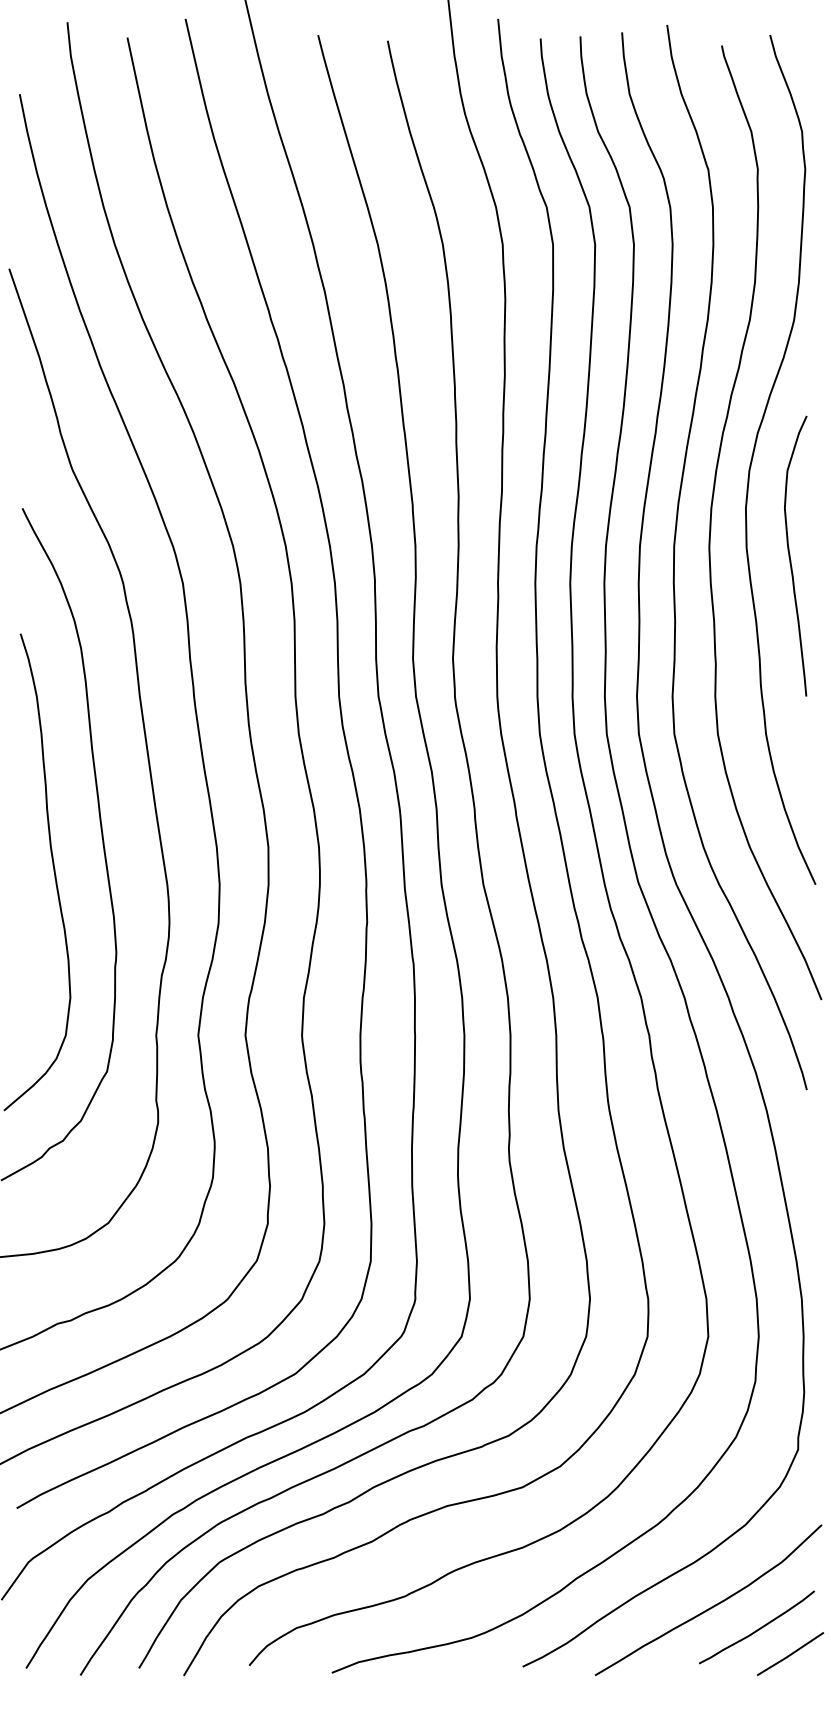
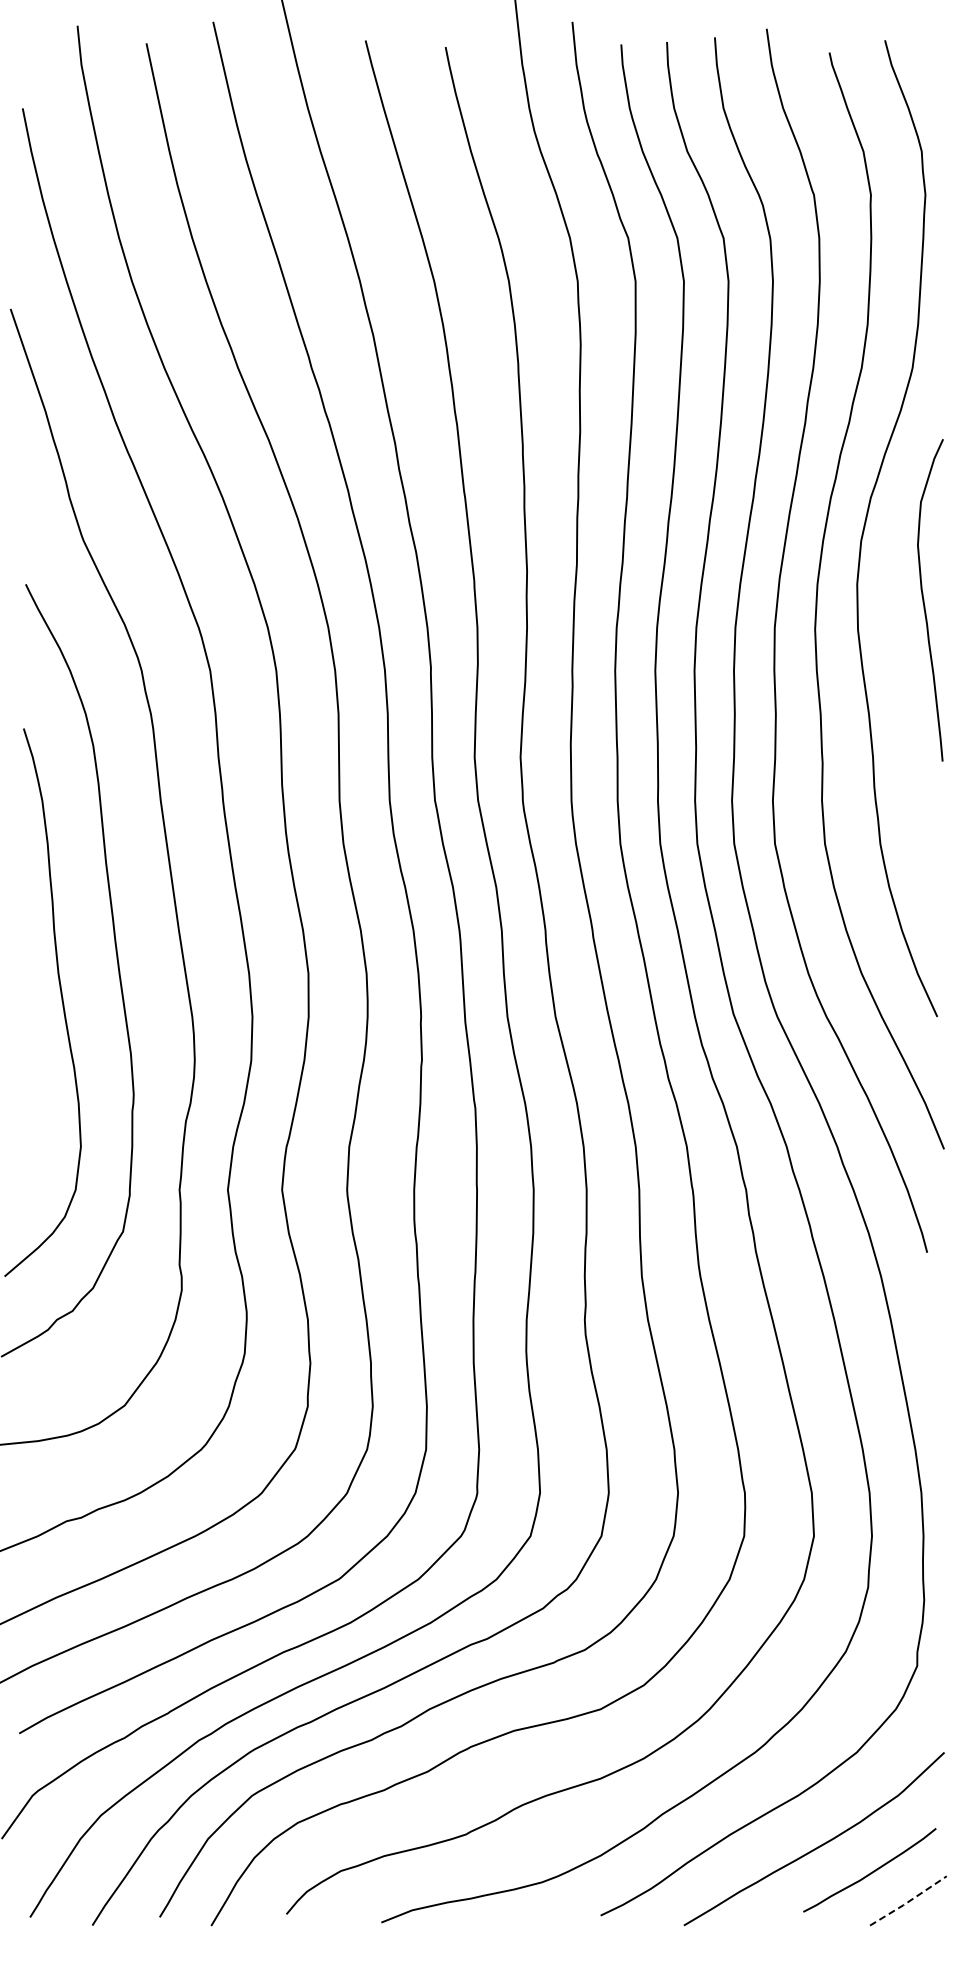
curve: (790, 556) -> (924, 600), moved
line: (790, 1654) -> (908, 1901), solid -> dashed

